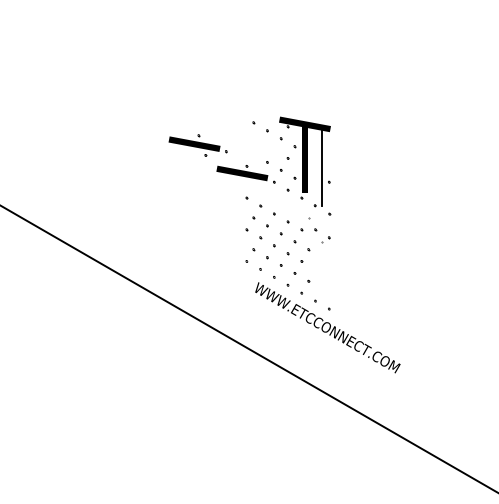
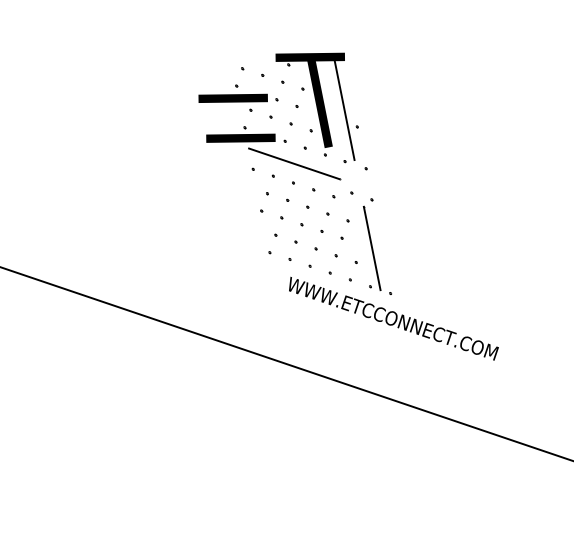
part: (197, 145) -> (237, 99), moved
line: (277, 199) -> (293, 163), added
line: (322, 273) -> (372, 248), added

